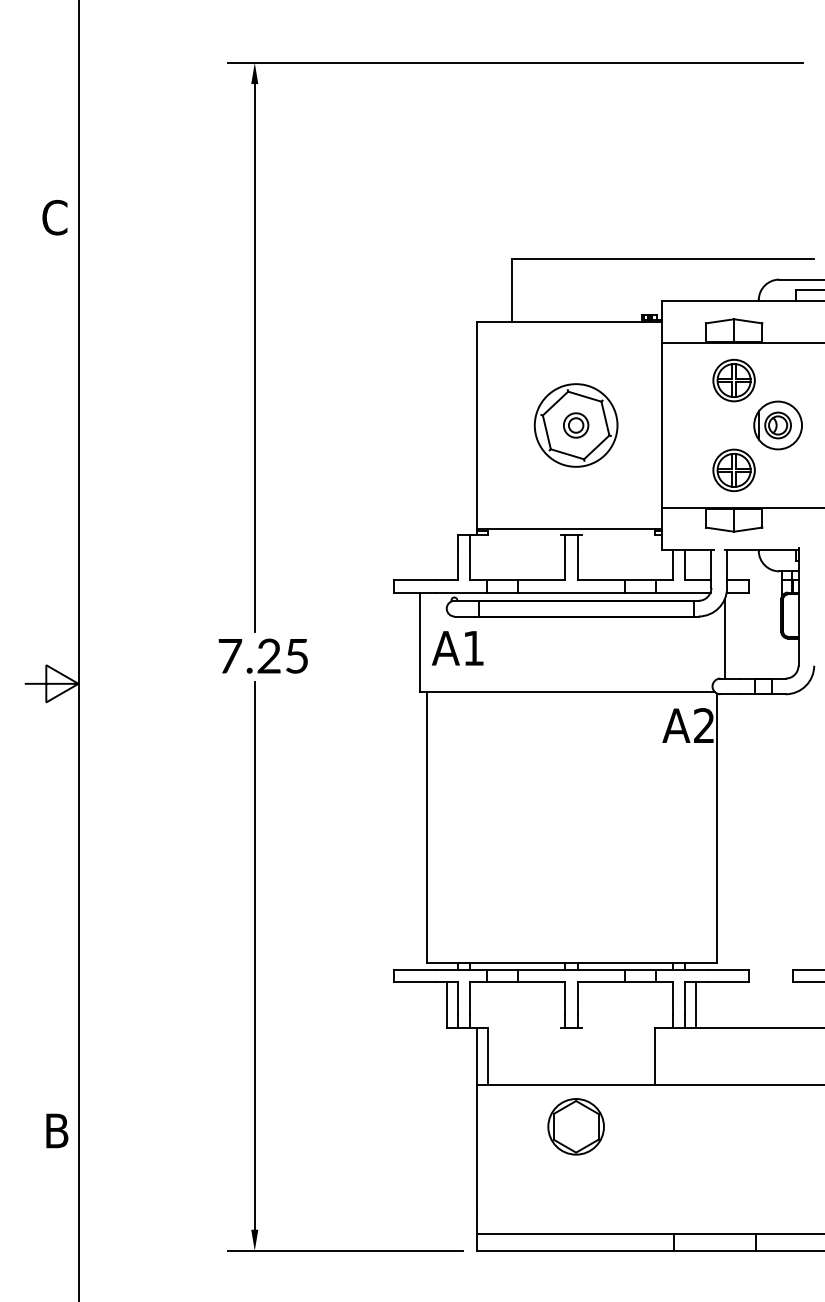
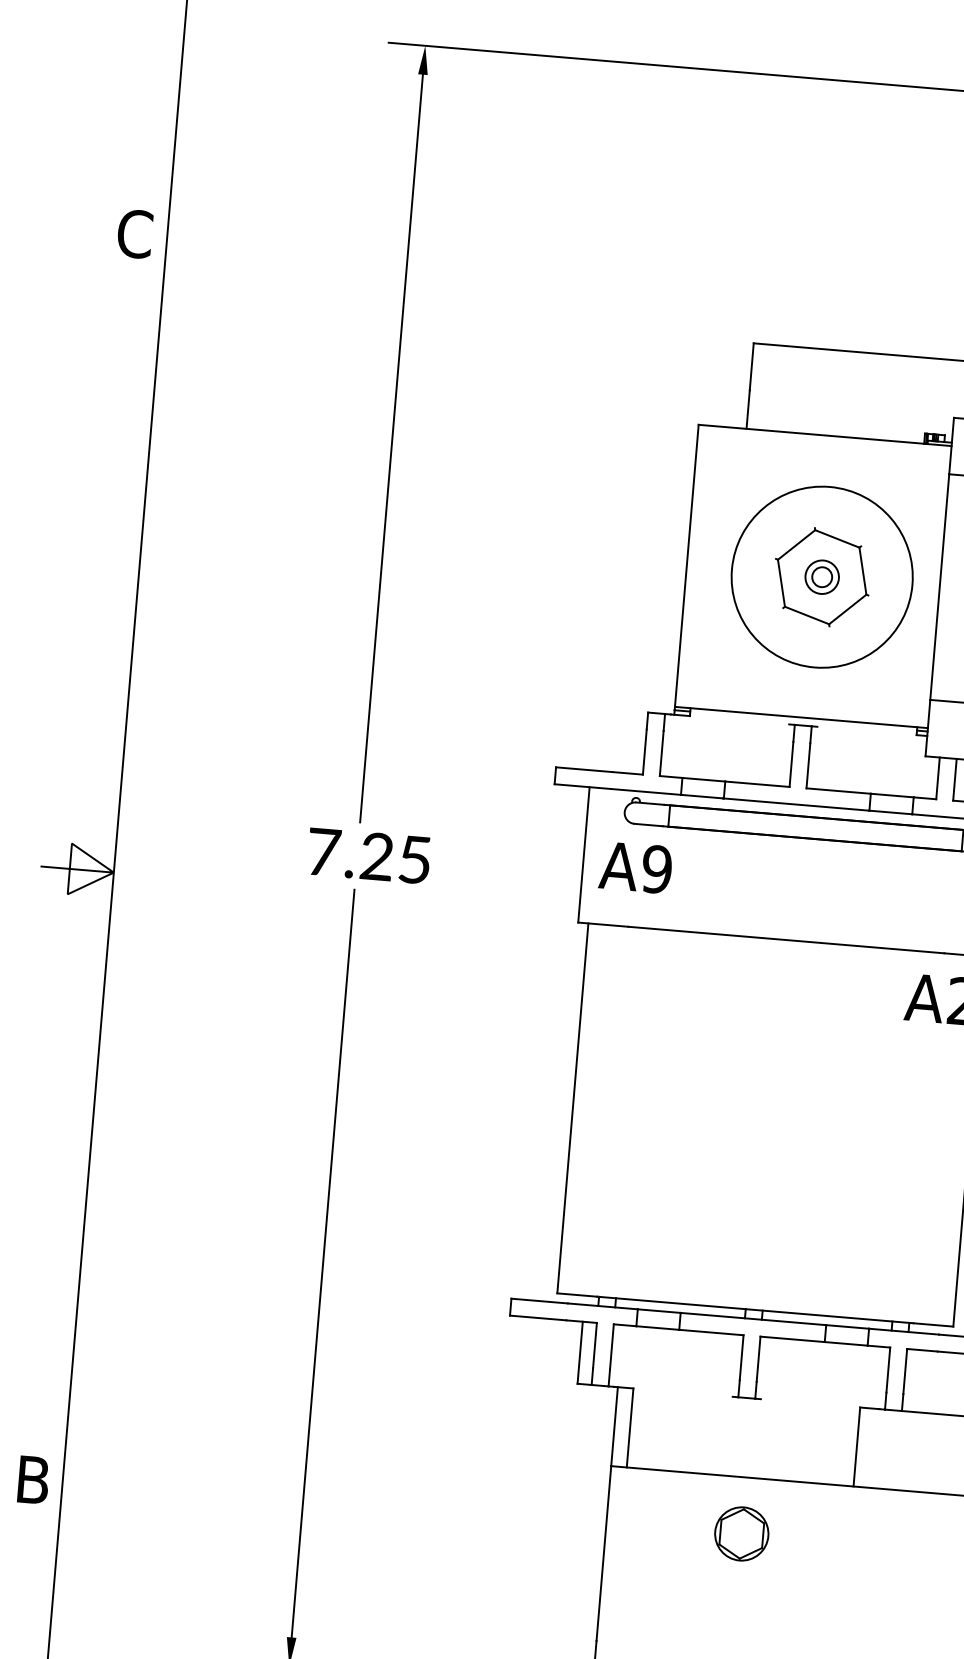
circle: (575, 425) -> (821, 577), size x1.6
text: (473, 648) -> (656, 869), A1 -> A9
line: (695, 1004) -> (918, 1380), removed
part: (575, 1126) -> (741, 1533), size x0.7

